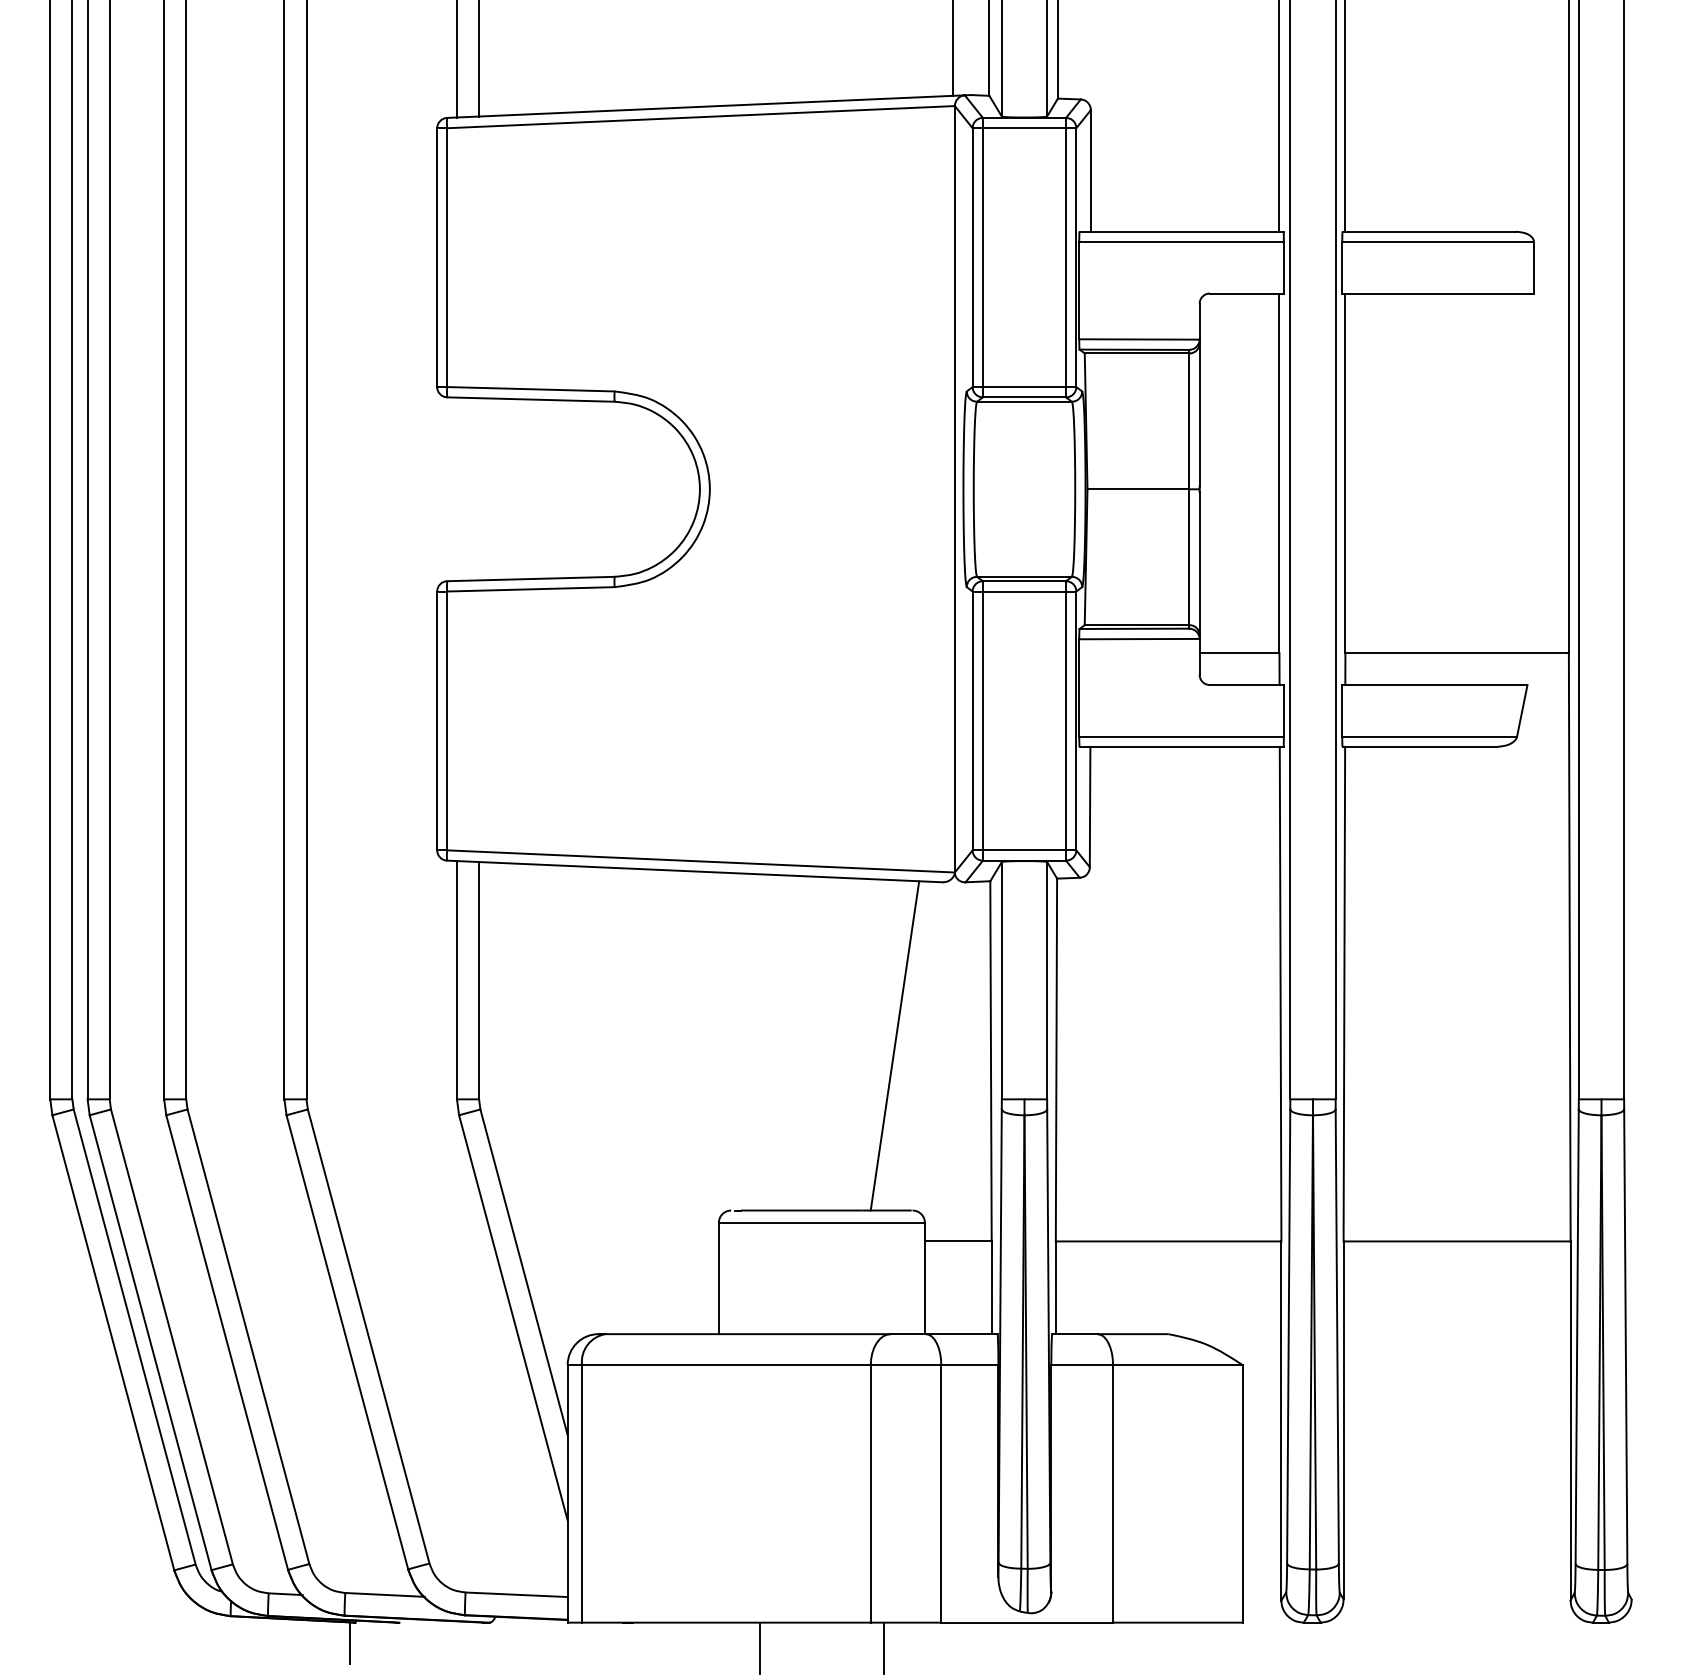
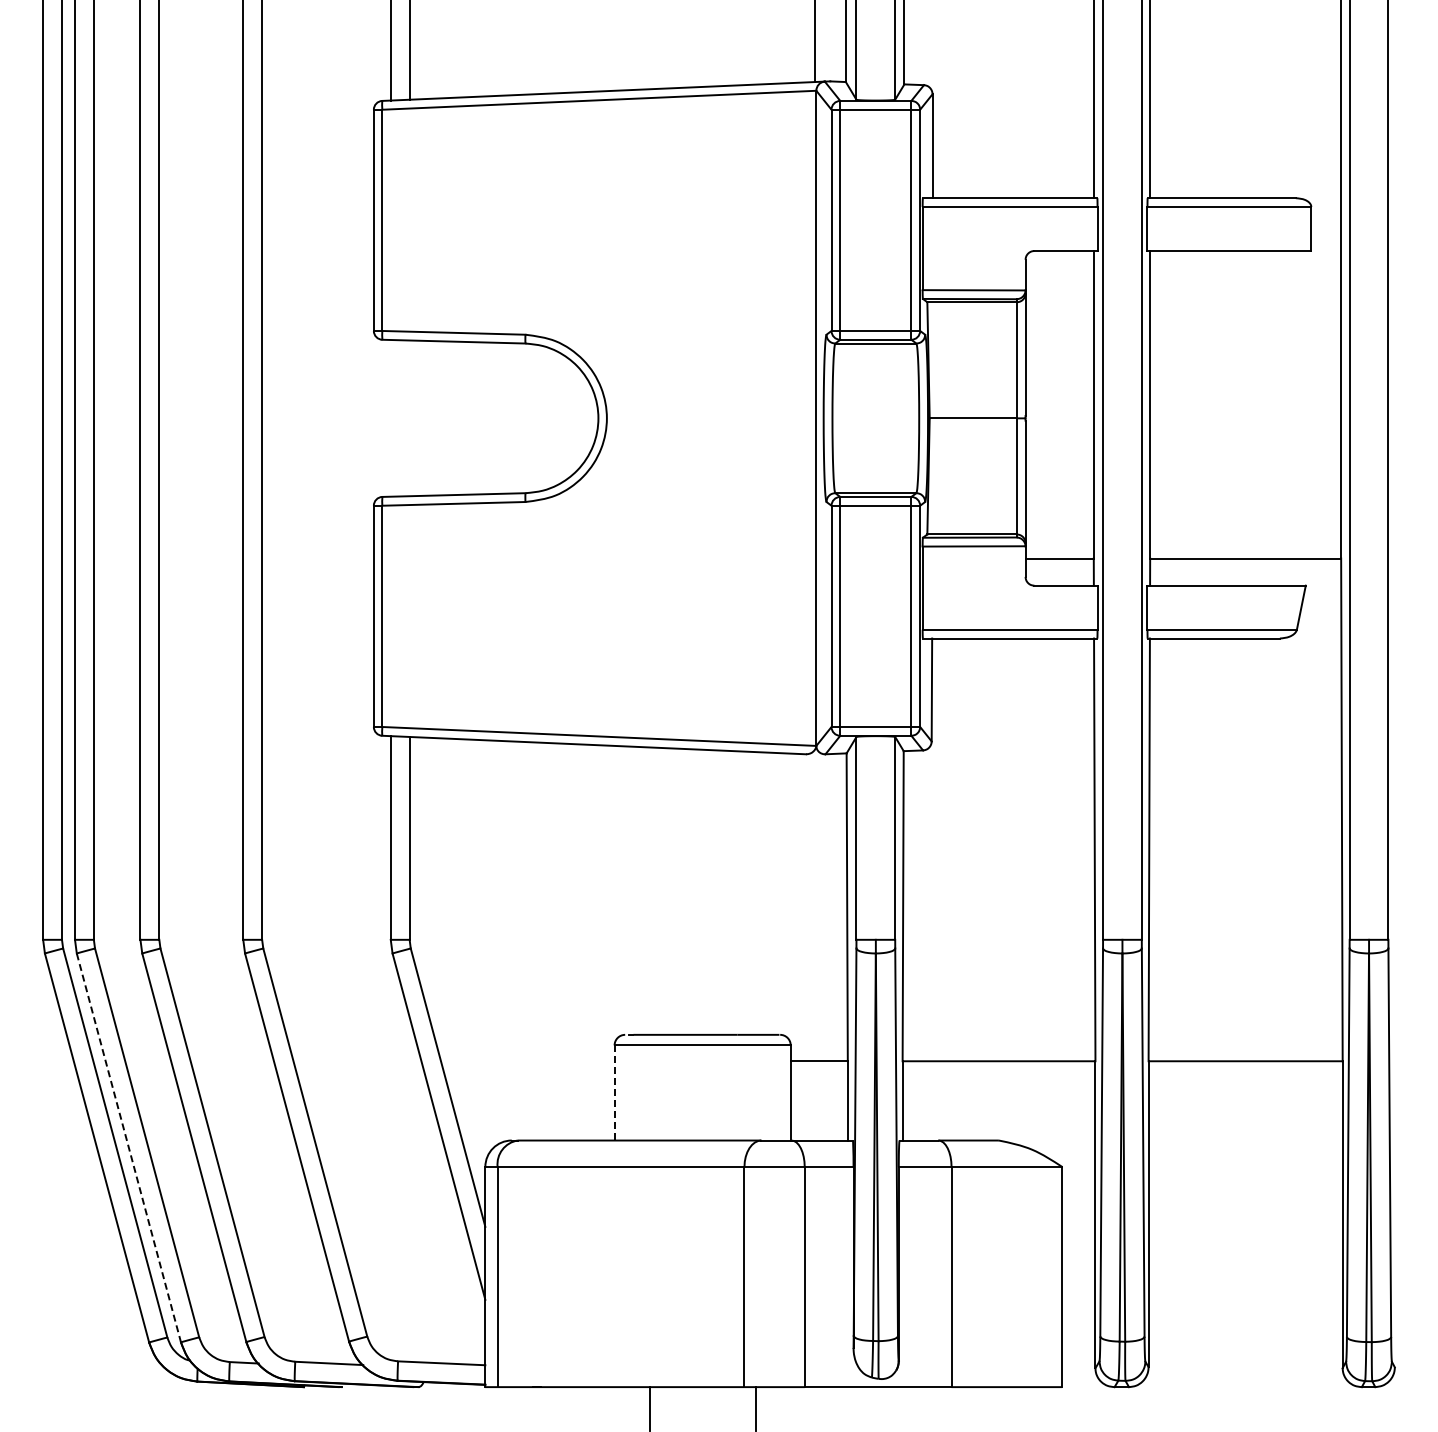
line: (894, 1045) -> (764, 893), removed
line: (718, 1277) -> (614, 1092), solid -> dashed
line: (151, 1343) -> (129, 1148), solid -> dashed
line: (349, 1642) -> (298, 1404), removed

